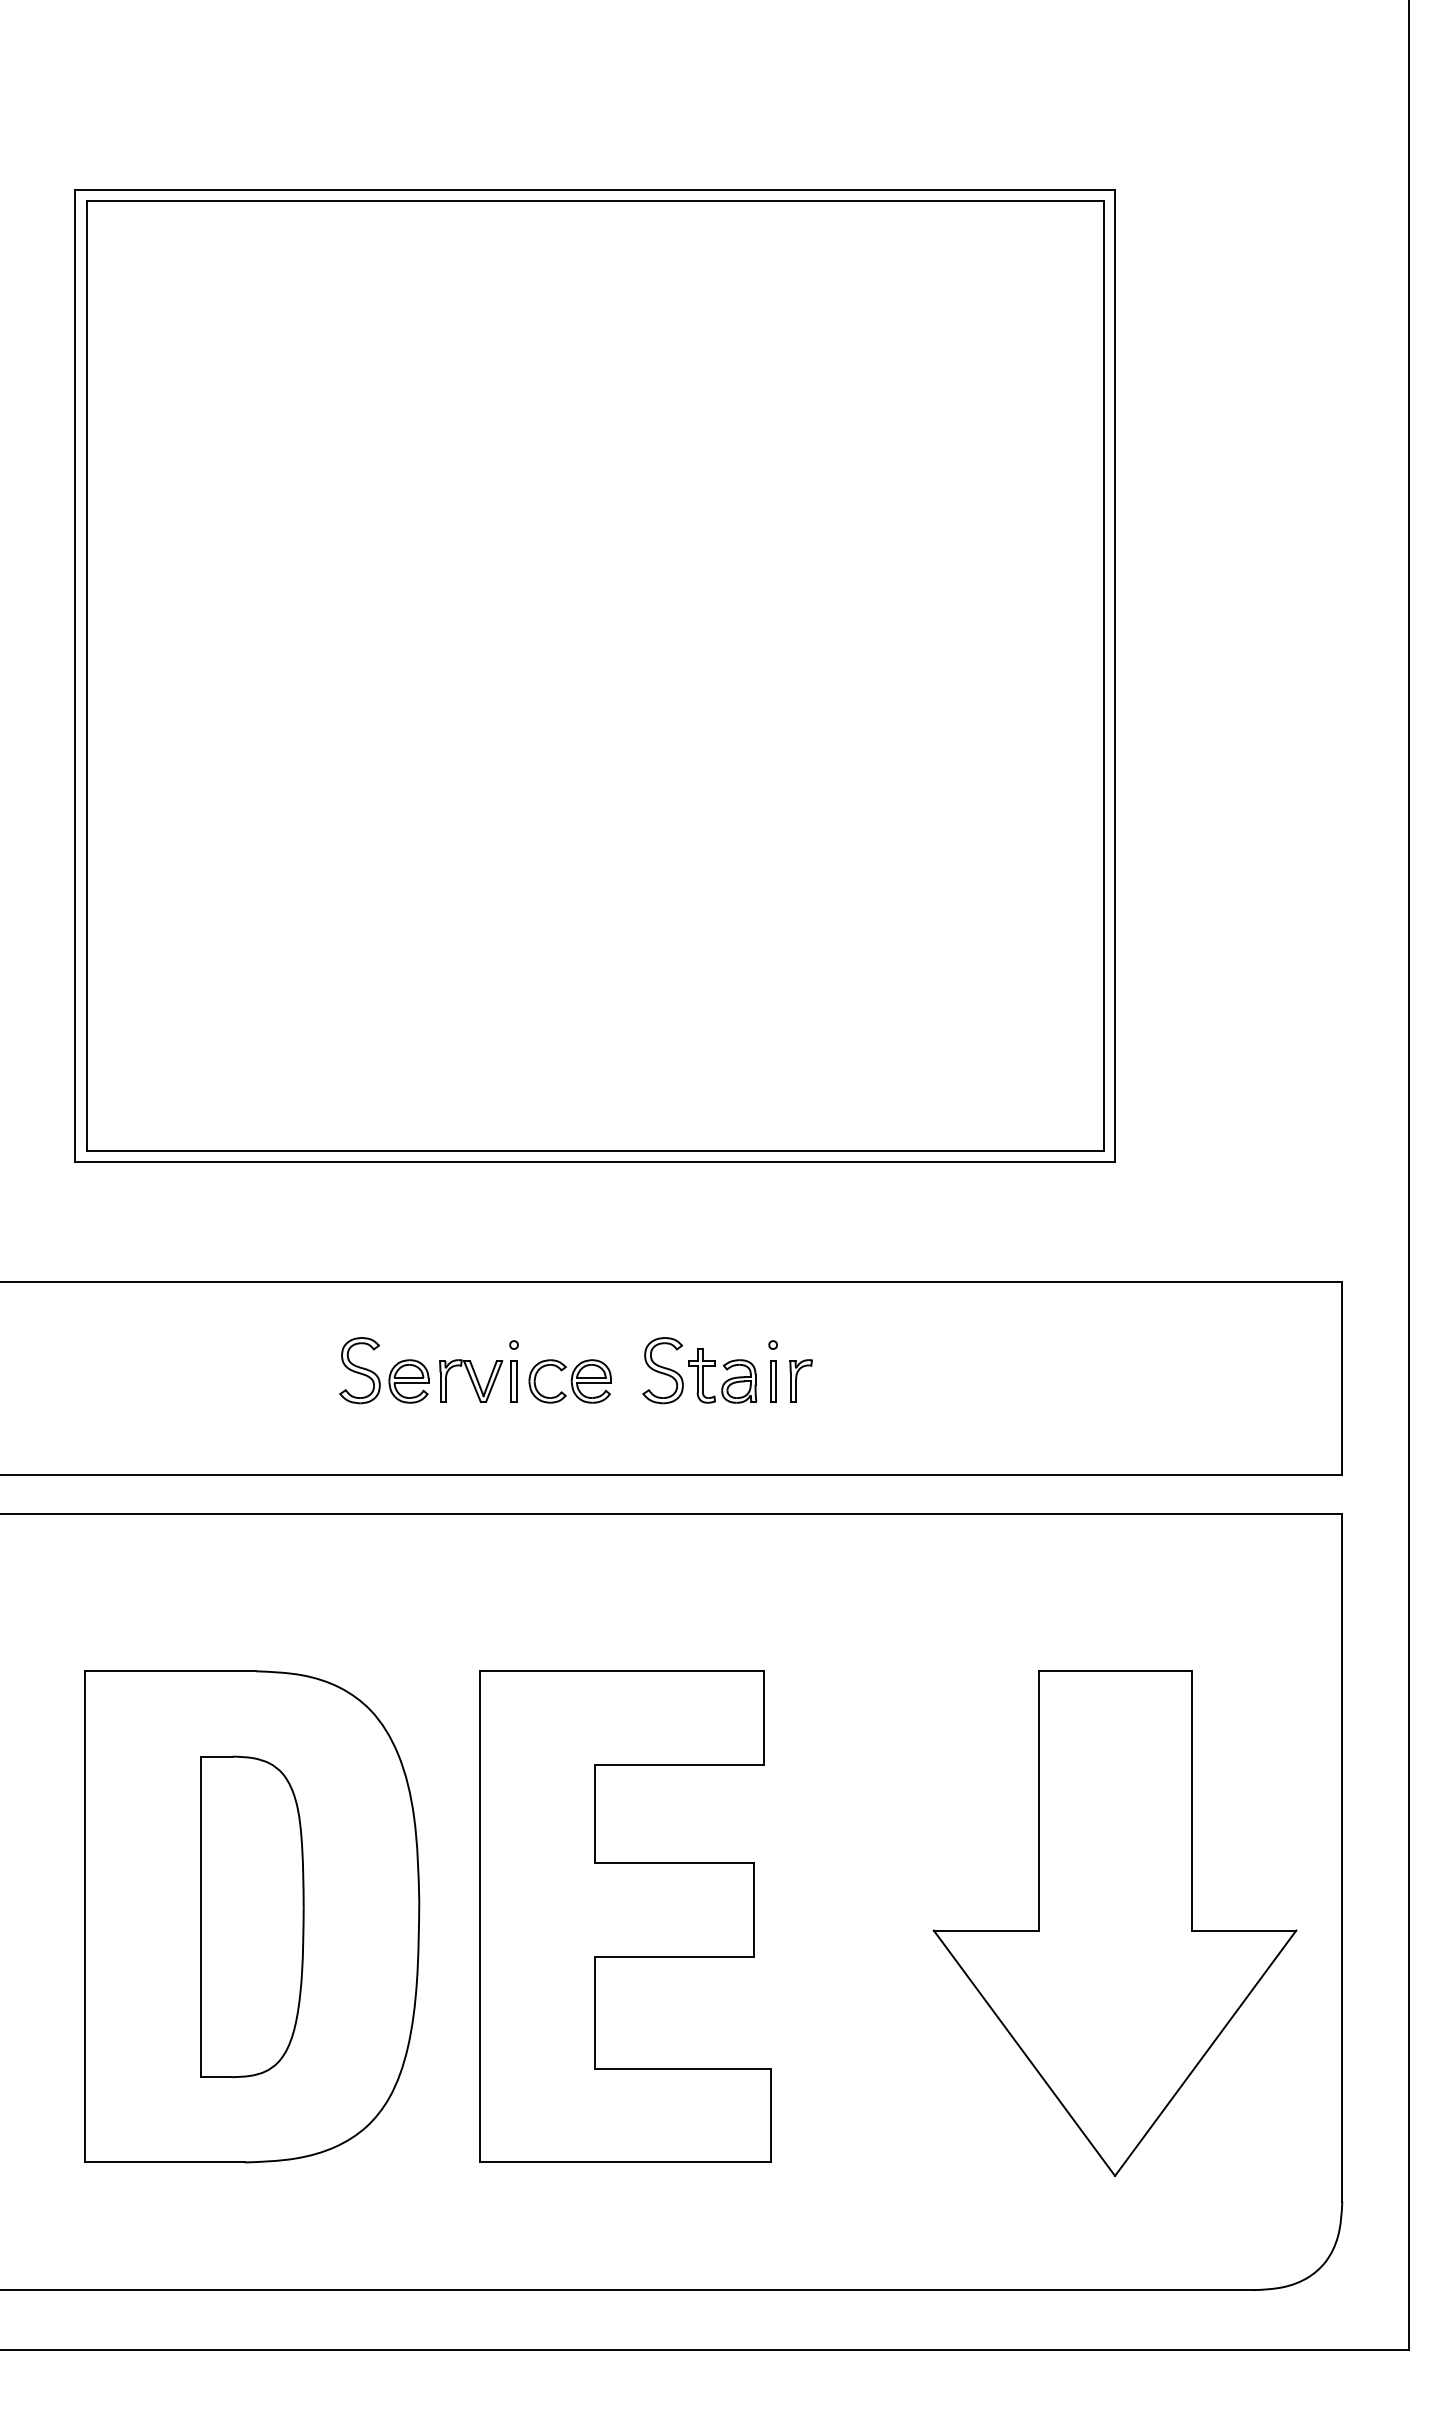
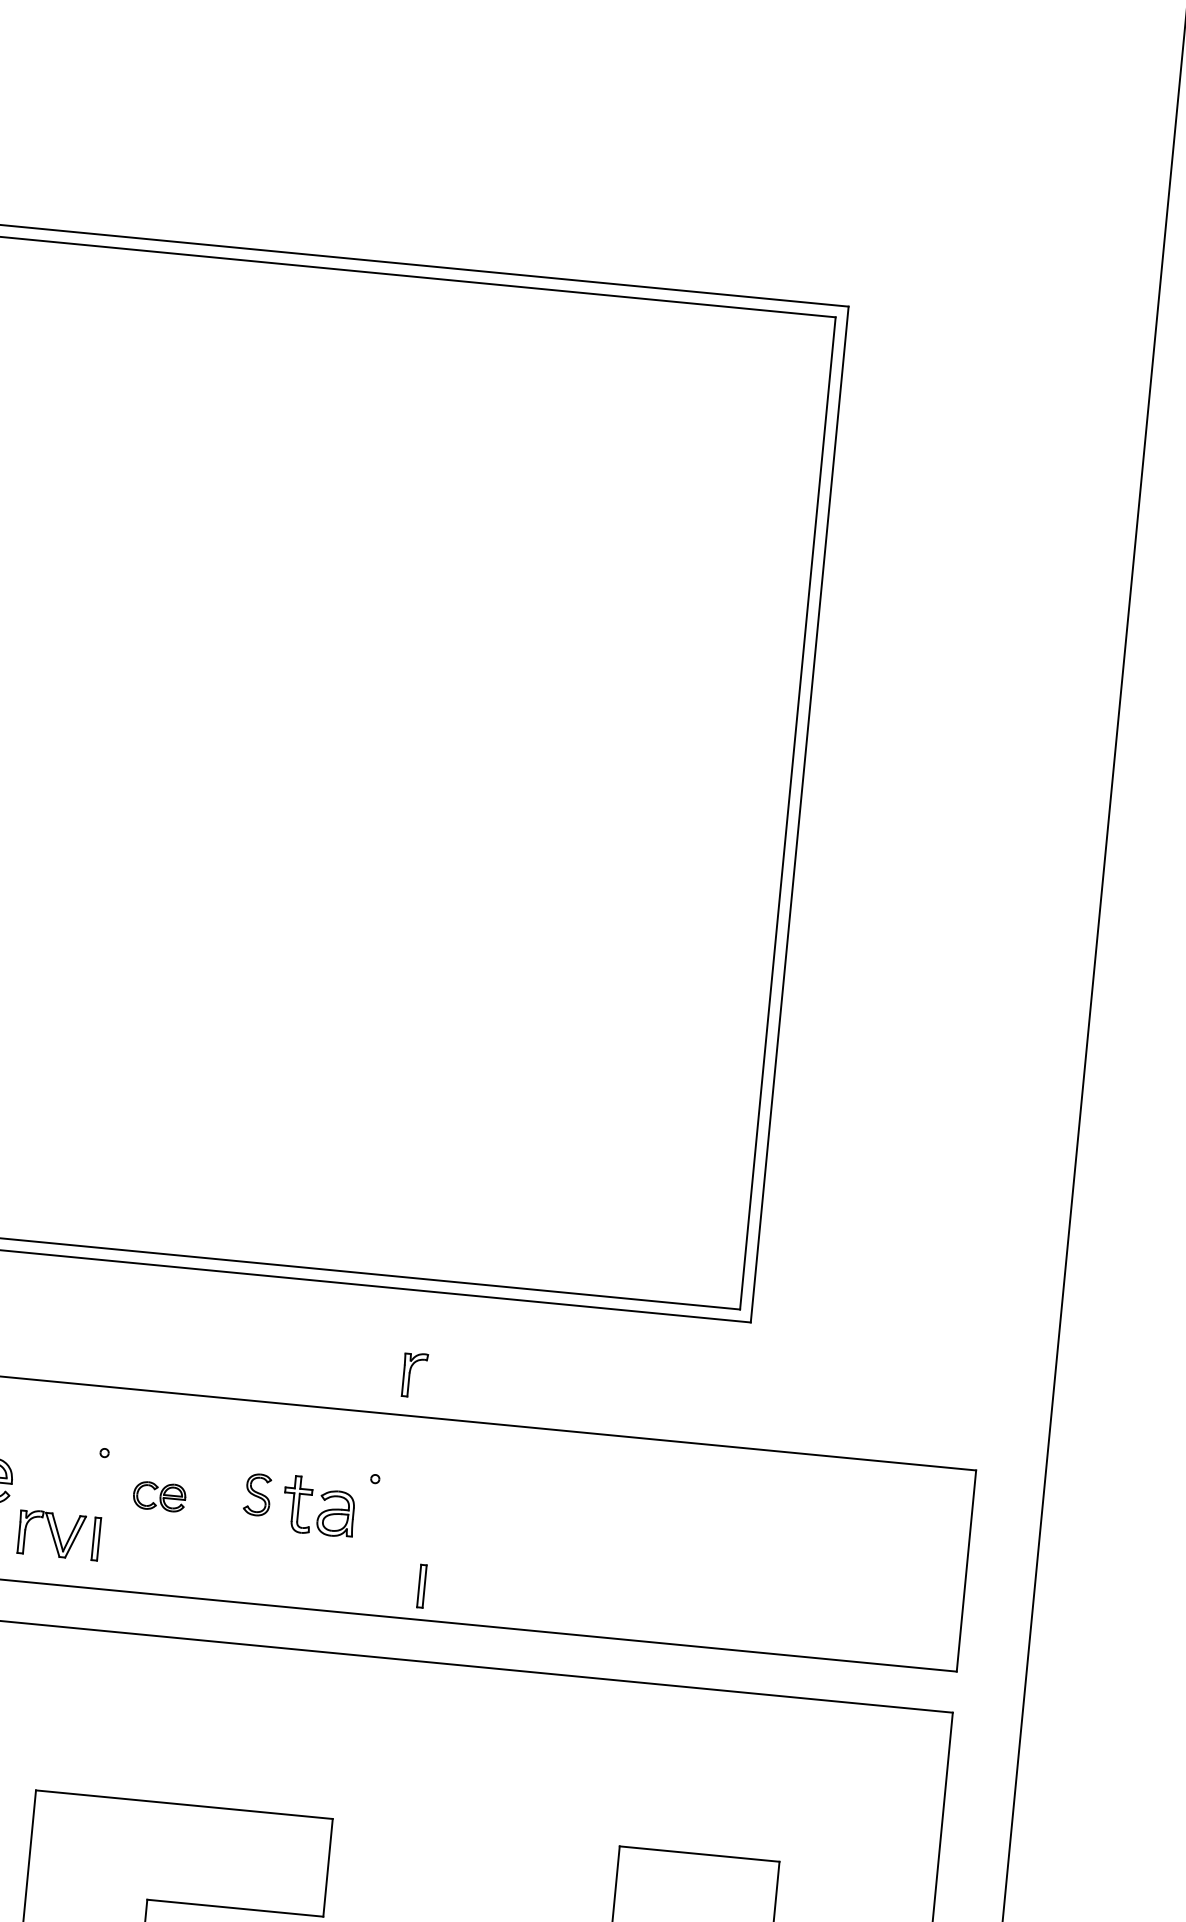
part: (662, 1370) -> (257, 1494), size x0.6
part: (478, 1380) -> (59, 1534), moved
part: (800, 1380) -> (414, 1374), moved
part: (569, 1381) -> (158, 1496), size x0.6
part: (773, 1381) -> (422, 1586), moved

